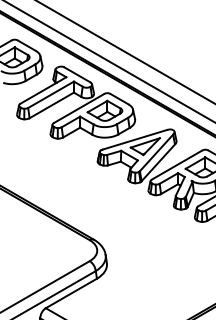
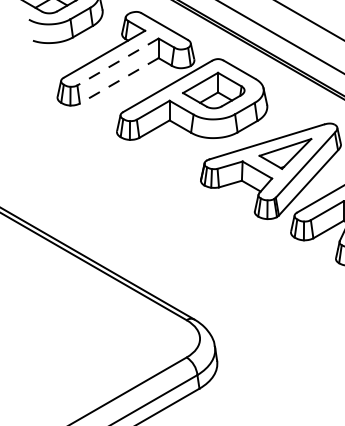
line: (50, 95) -> (116, 63), solid -> dashed
line: (51, 105) -> (118, 80), solid -> dashed

